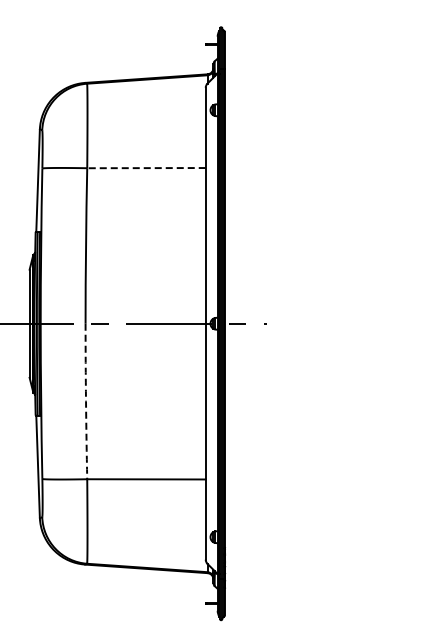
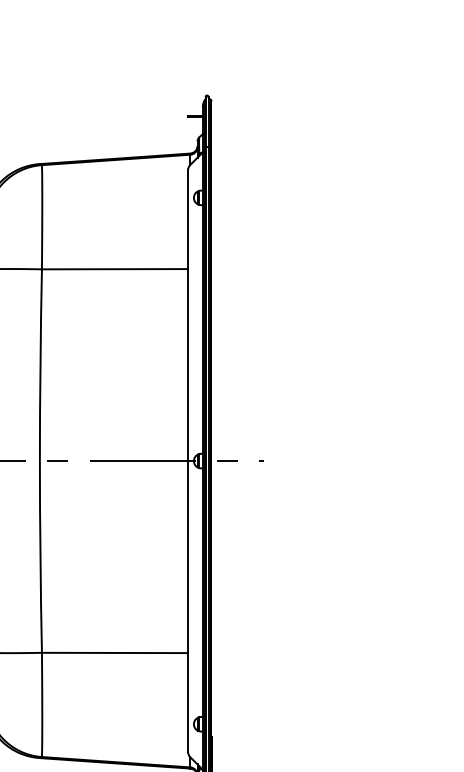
line: (146, 168) -> (115, 269), dashed -> solid
arc: (86, 401) -> (41, 556), dashed -> solid

